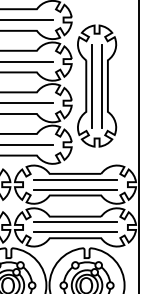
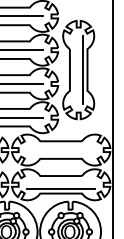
line: (91, 85) -> (74, 69), removed
line: (74, 180) -> (60, 146), removed
line: (74, 190) -> (60, 154), removed
line: (74, 222) -> (60, 180), removed

